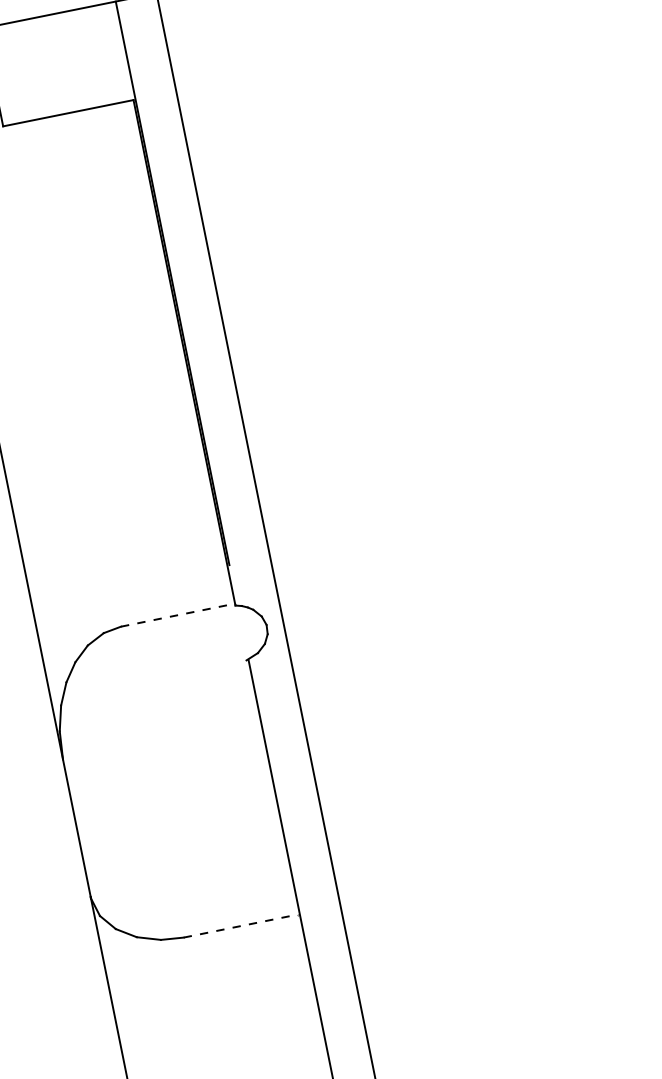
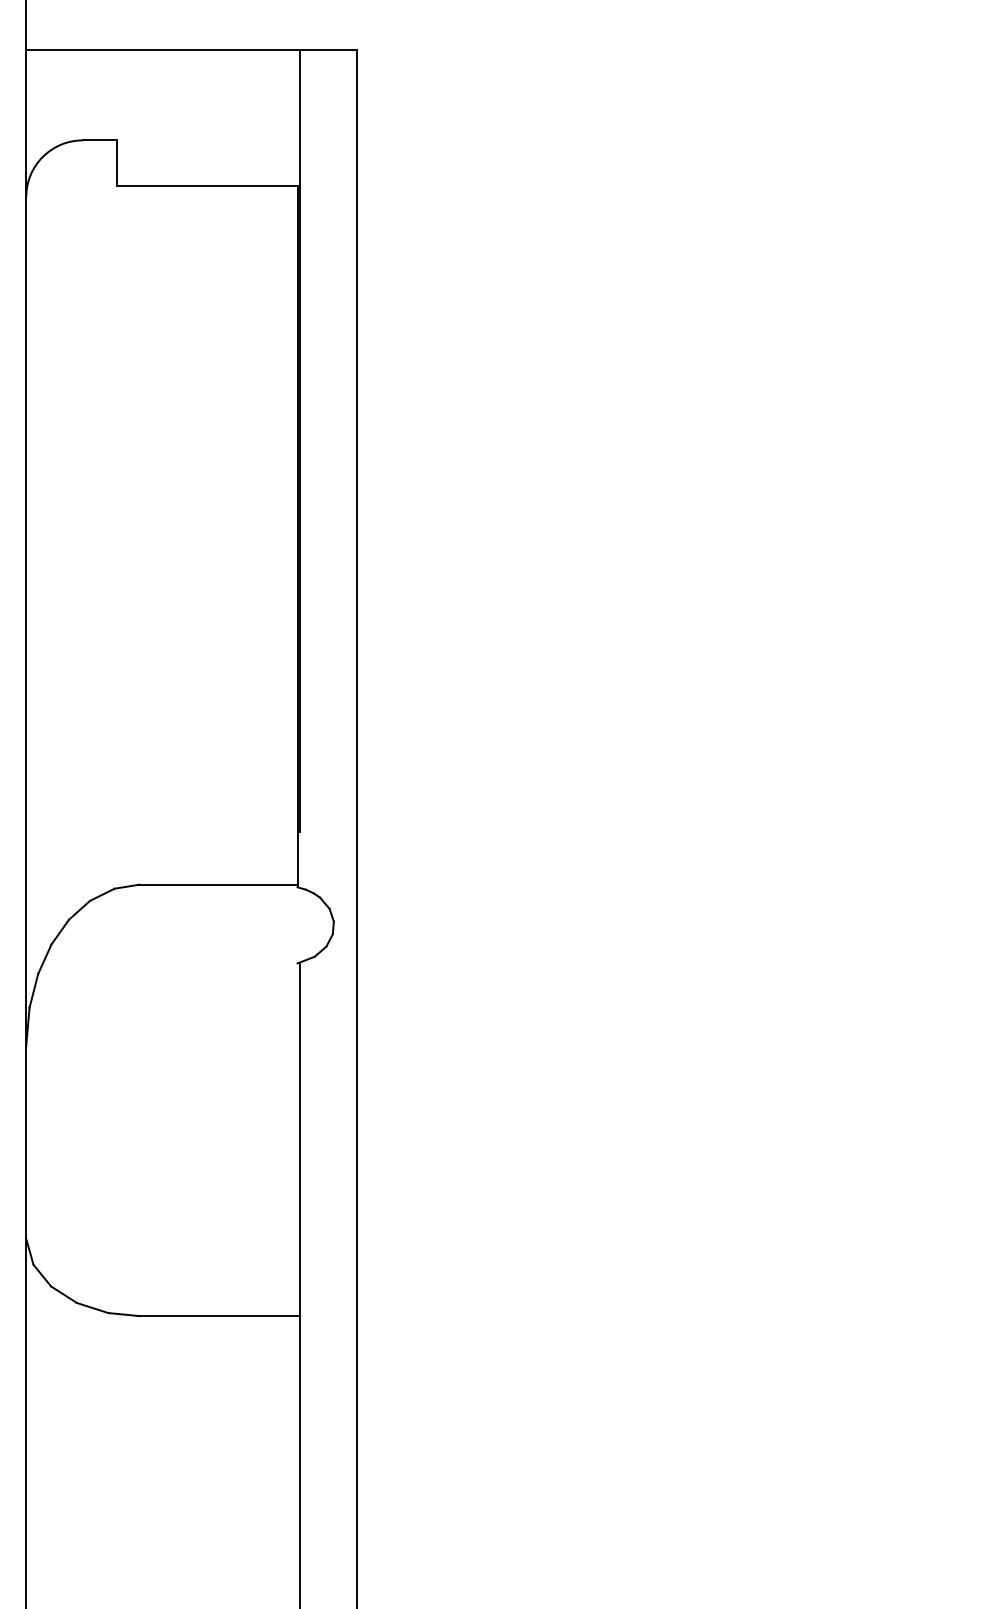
line: (178, 615) -> (218, 884), dashed -> solid
line: (240, 926) -> (218, 1316), dashed -> solid

